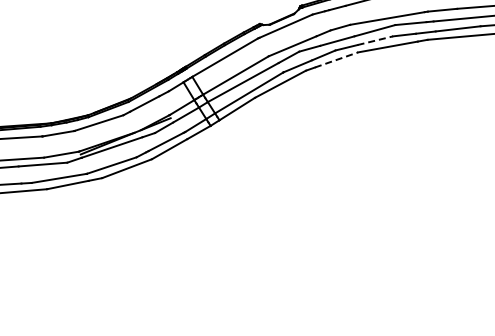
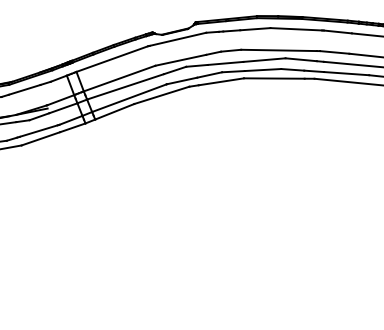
line: (375, 40) -> (263, 69), dashed -> solid
line: (336, 59) -> (221, 81), dashed -> solid

